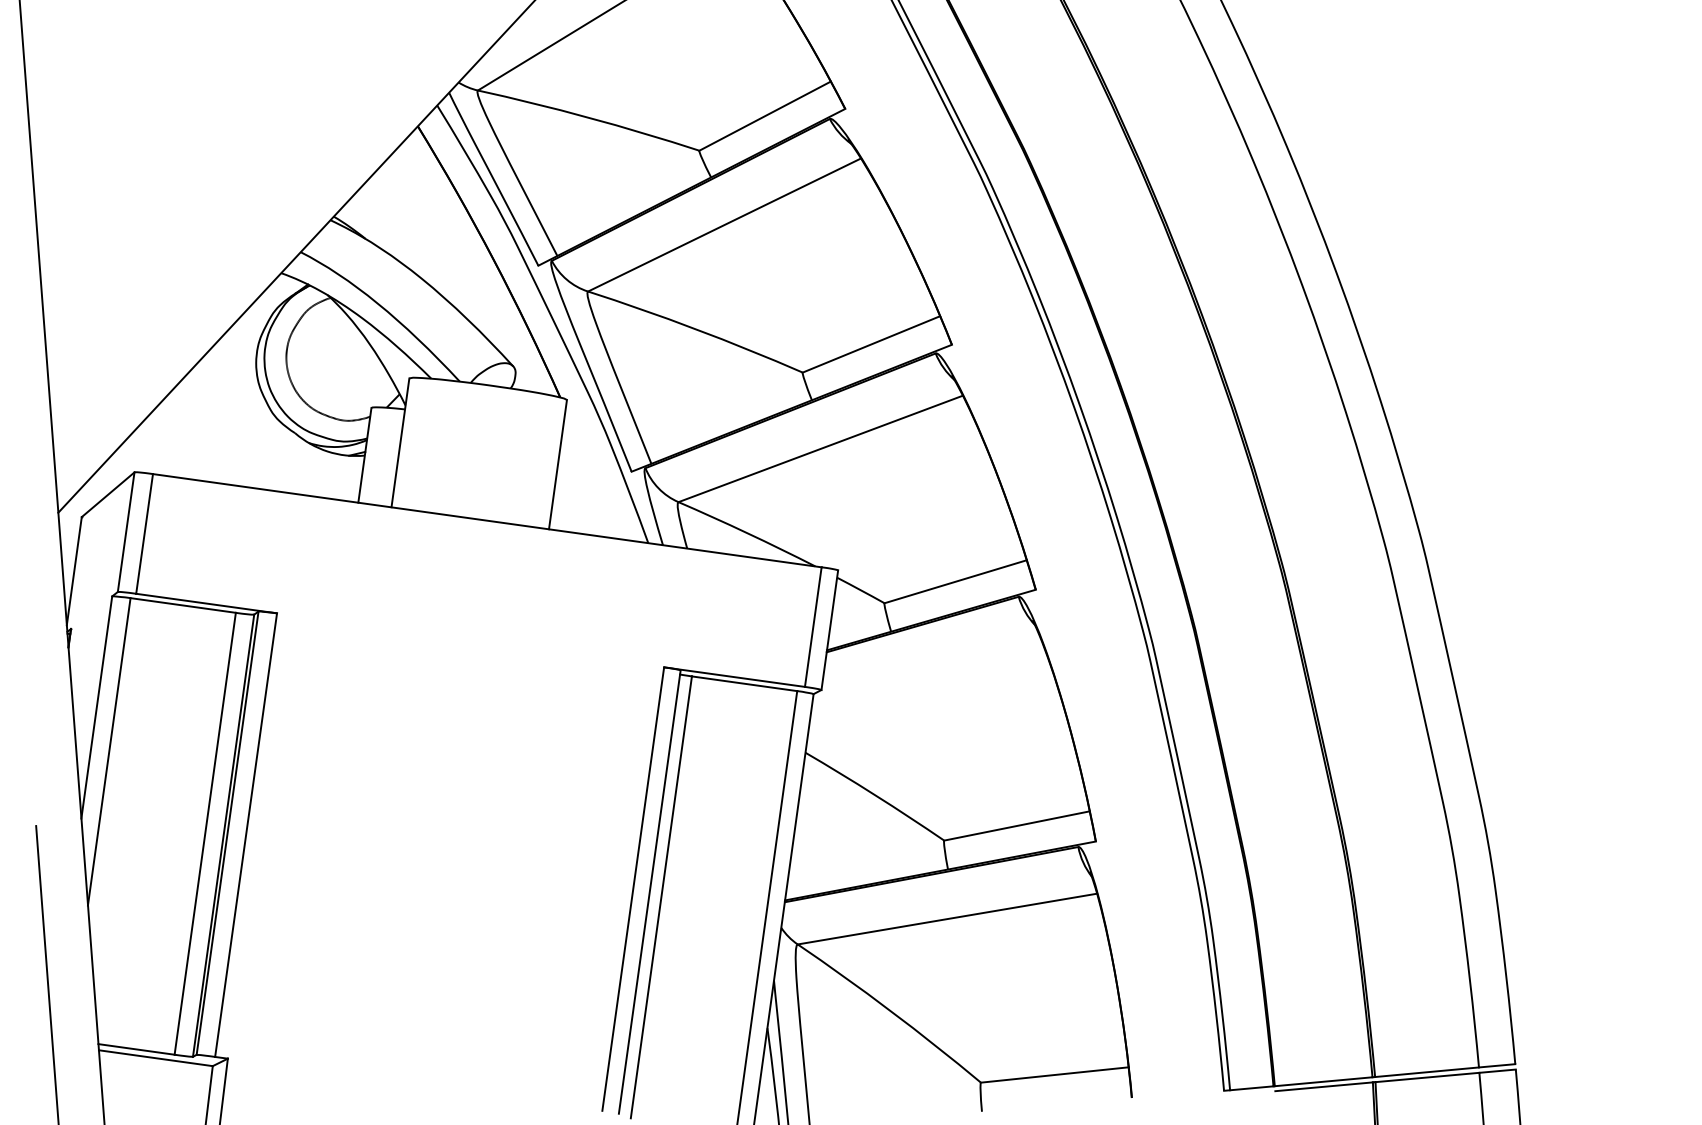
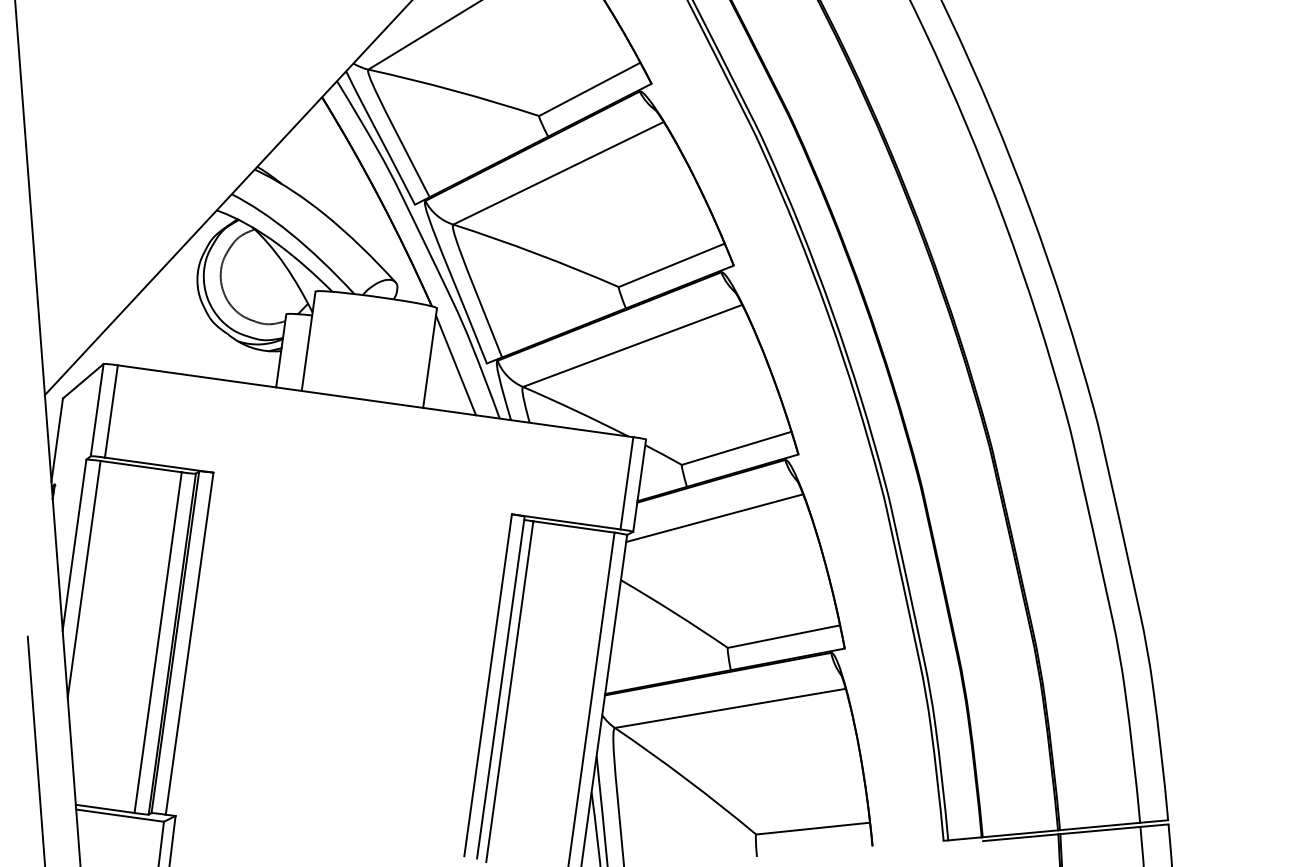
line: (592, 474) -> (456, 365), added
line: (926, 672) -> (714, 518), added

